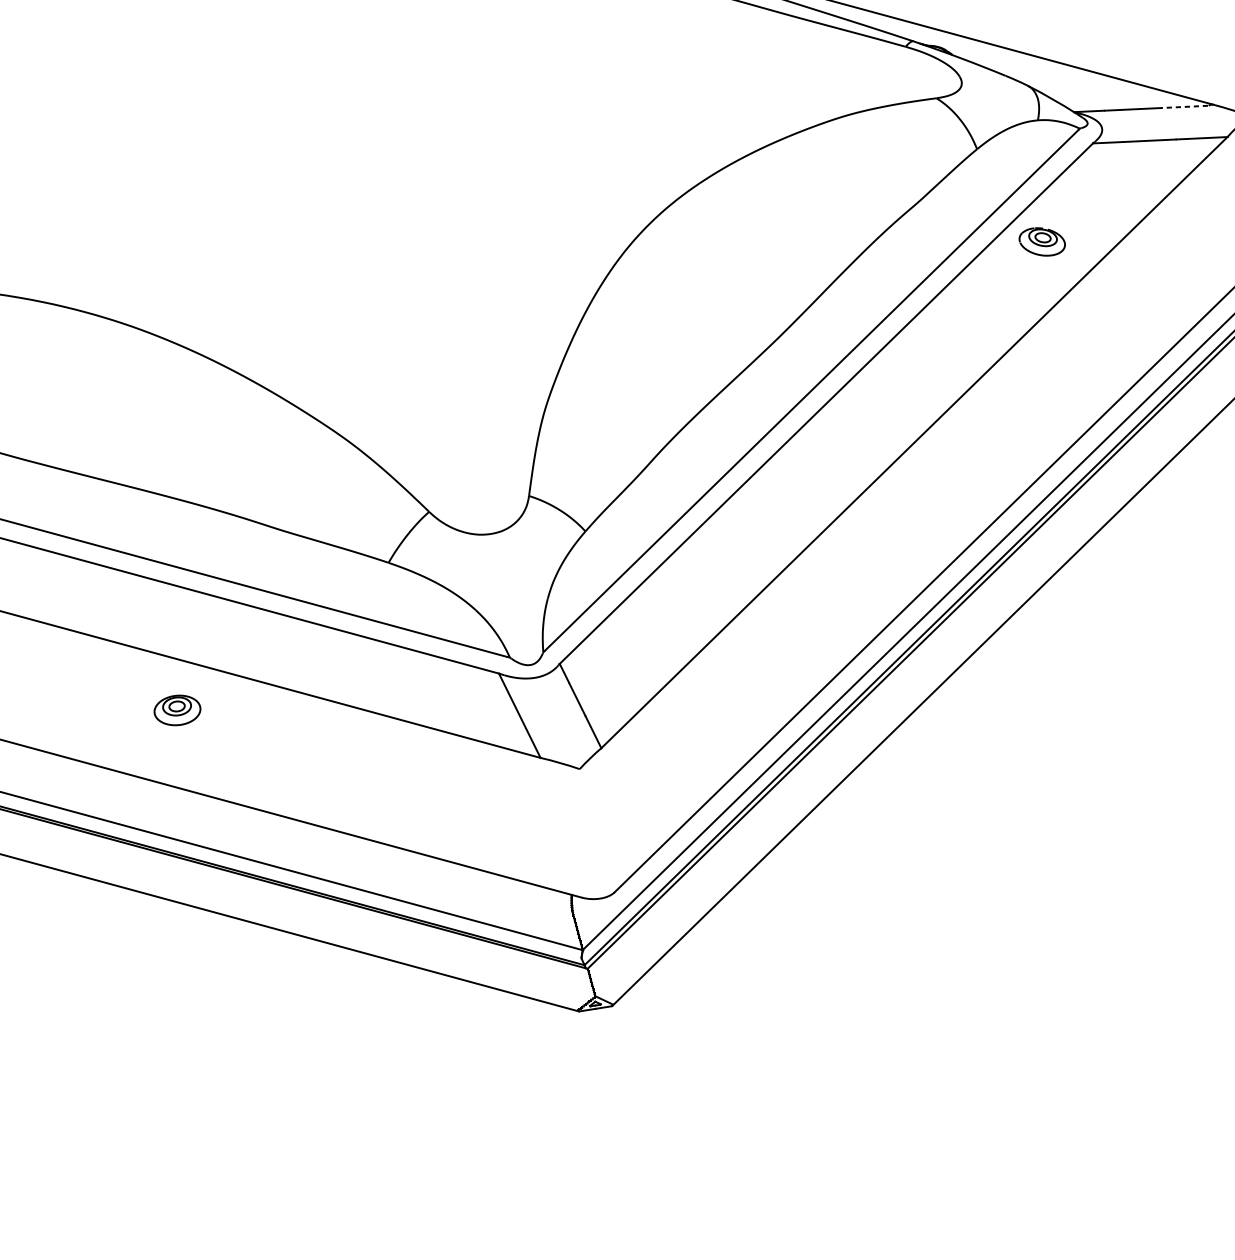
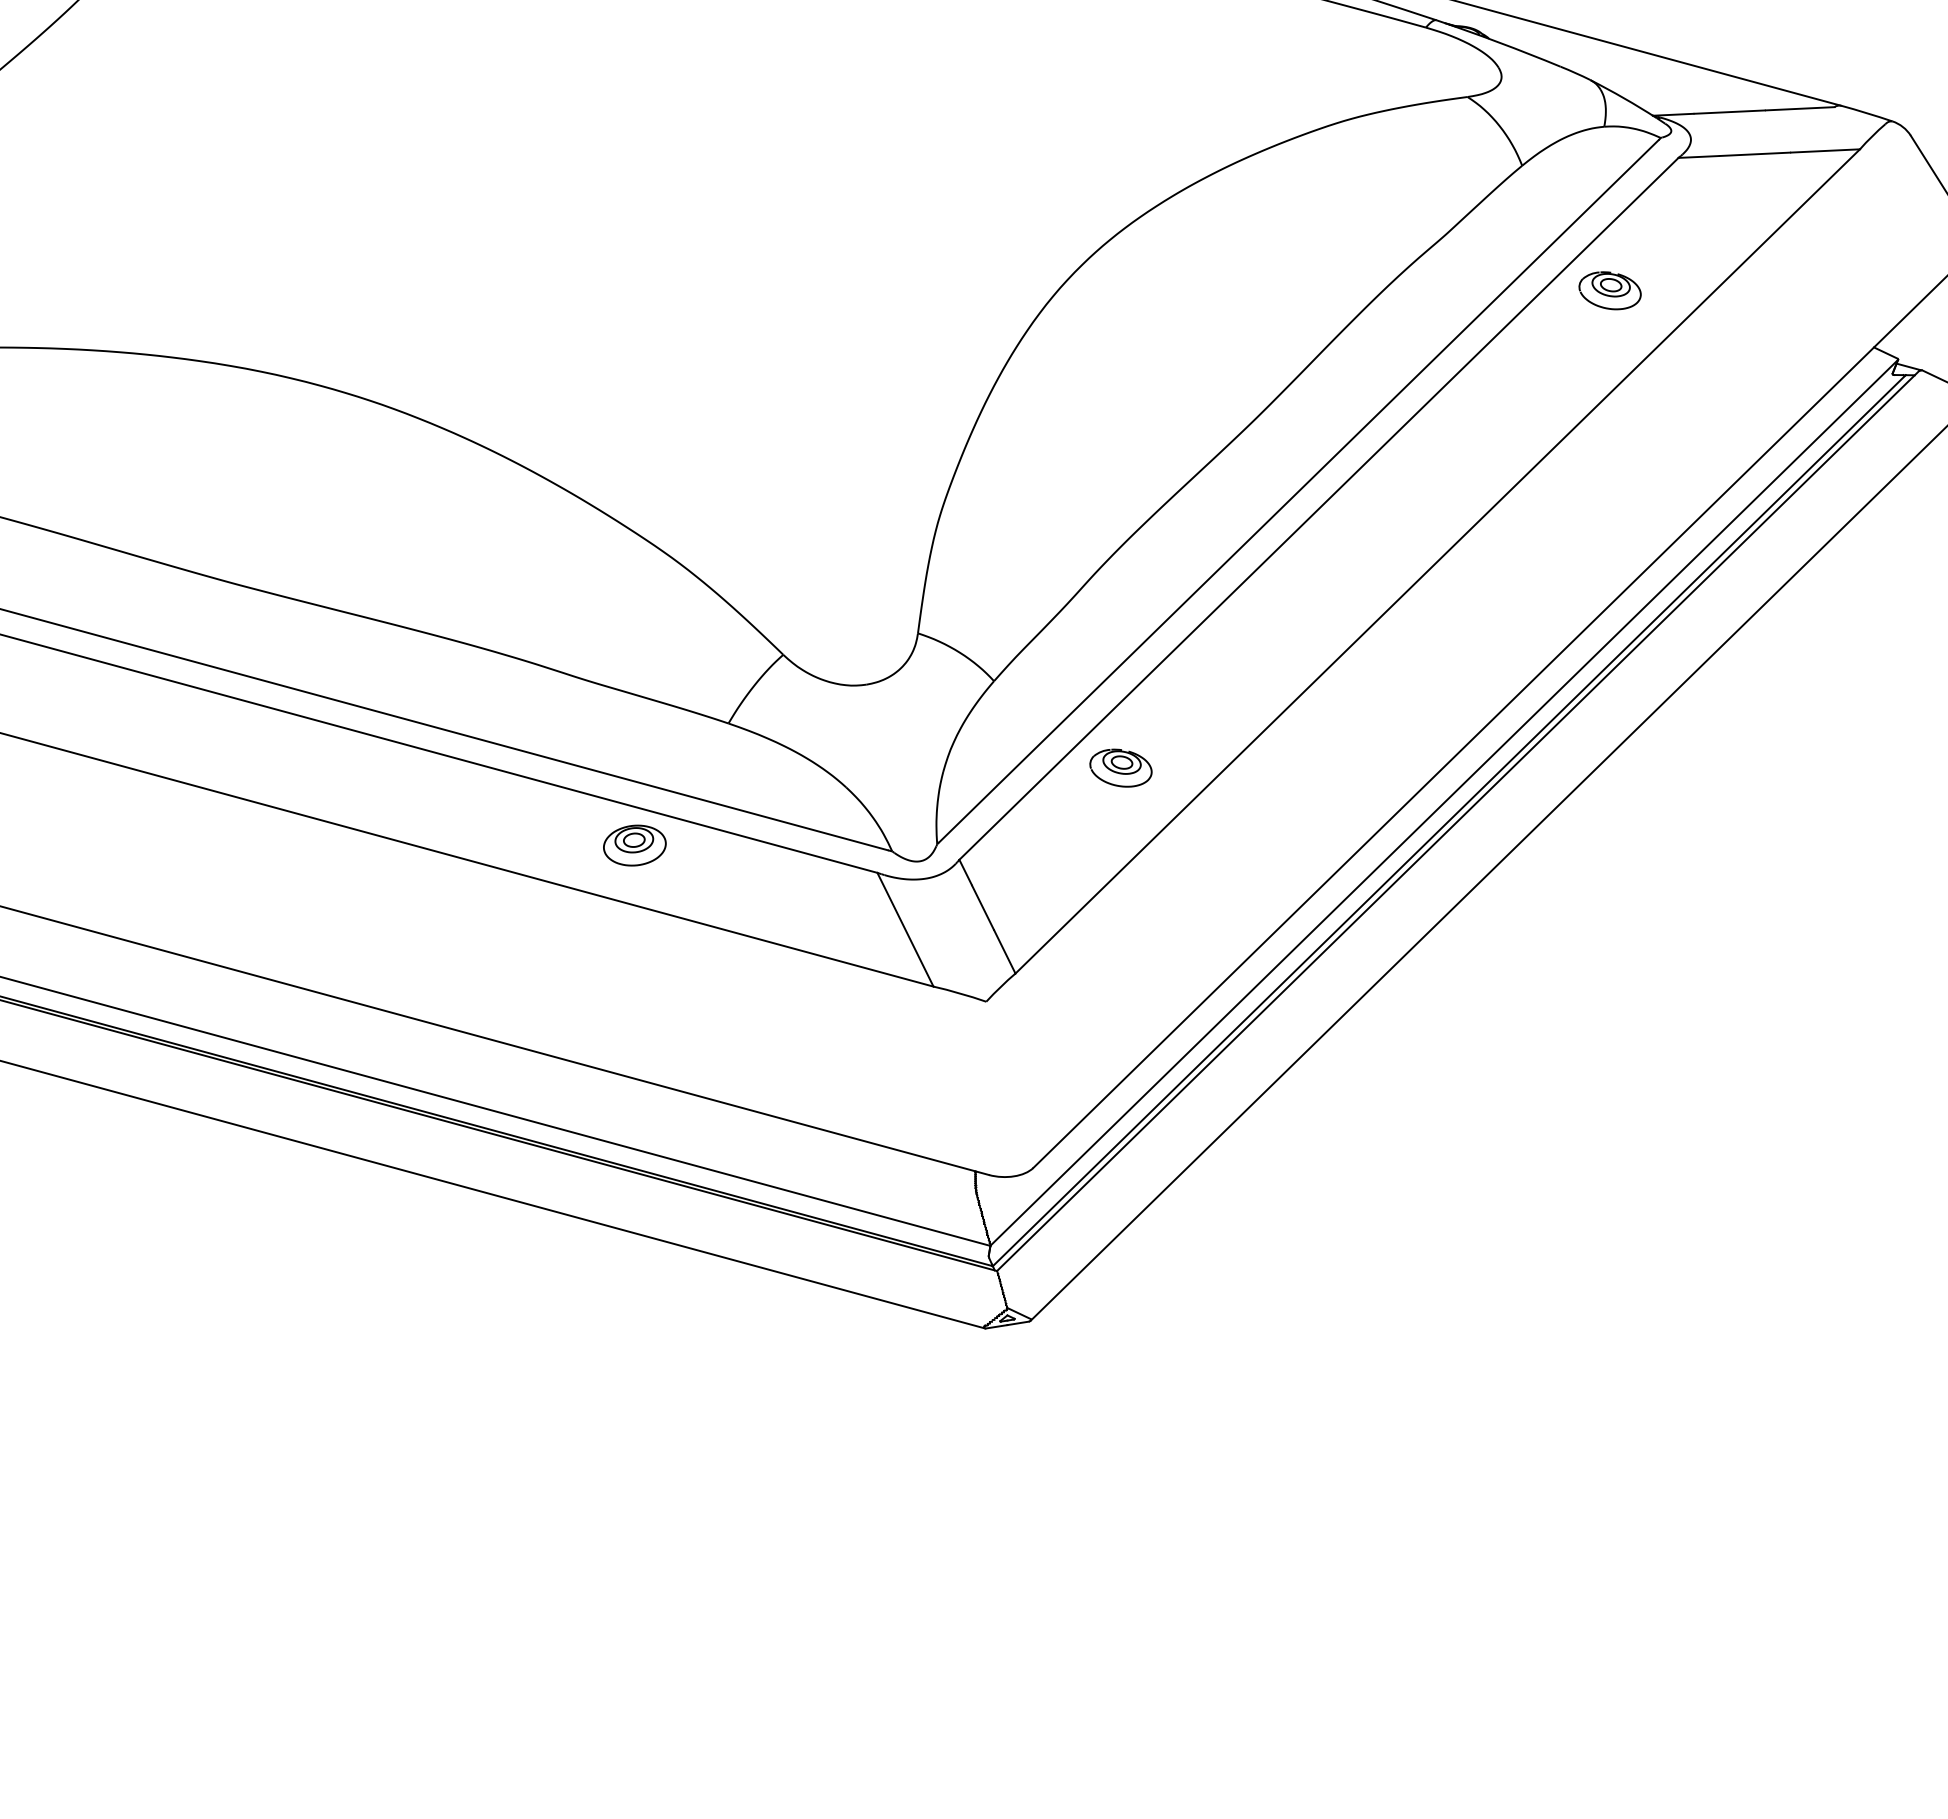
line: (1183, 106) -> (1800, 108), dashed -> solid
part: (679, 595) -> (1120, 767), added
part: (177, 710) -> (634, 845), moved

